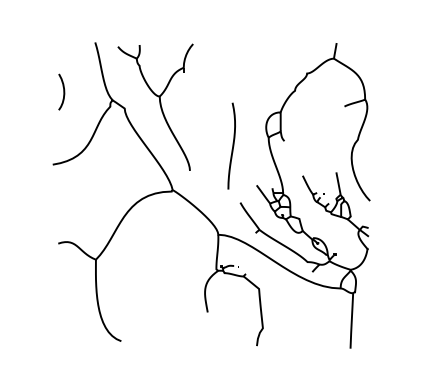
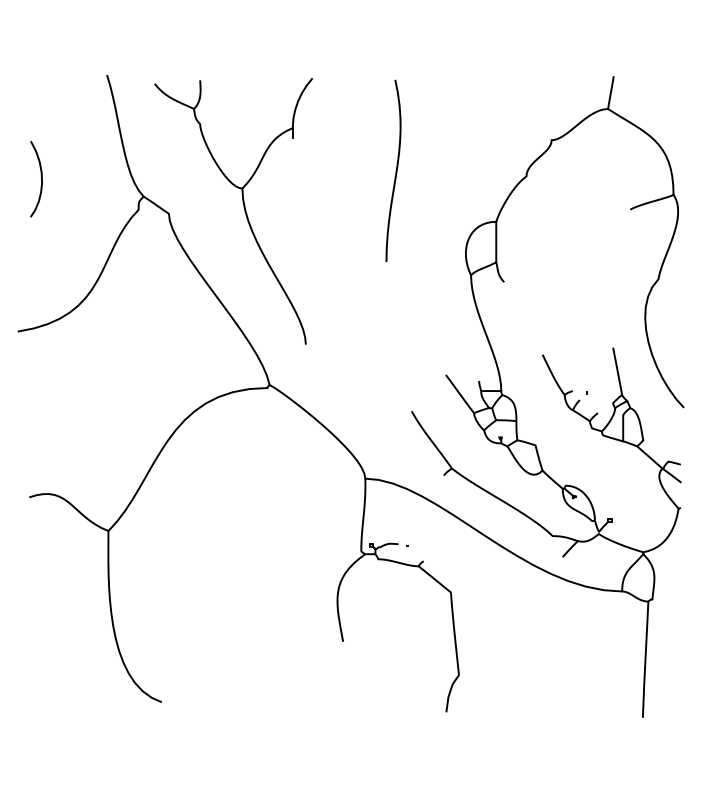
curve: (232, 145) -> (395, 169), moved

